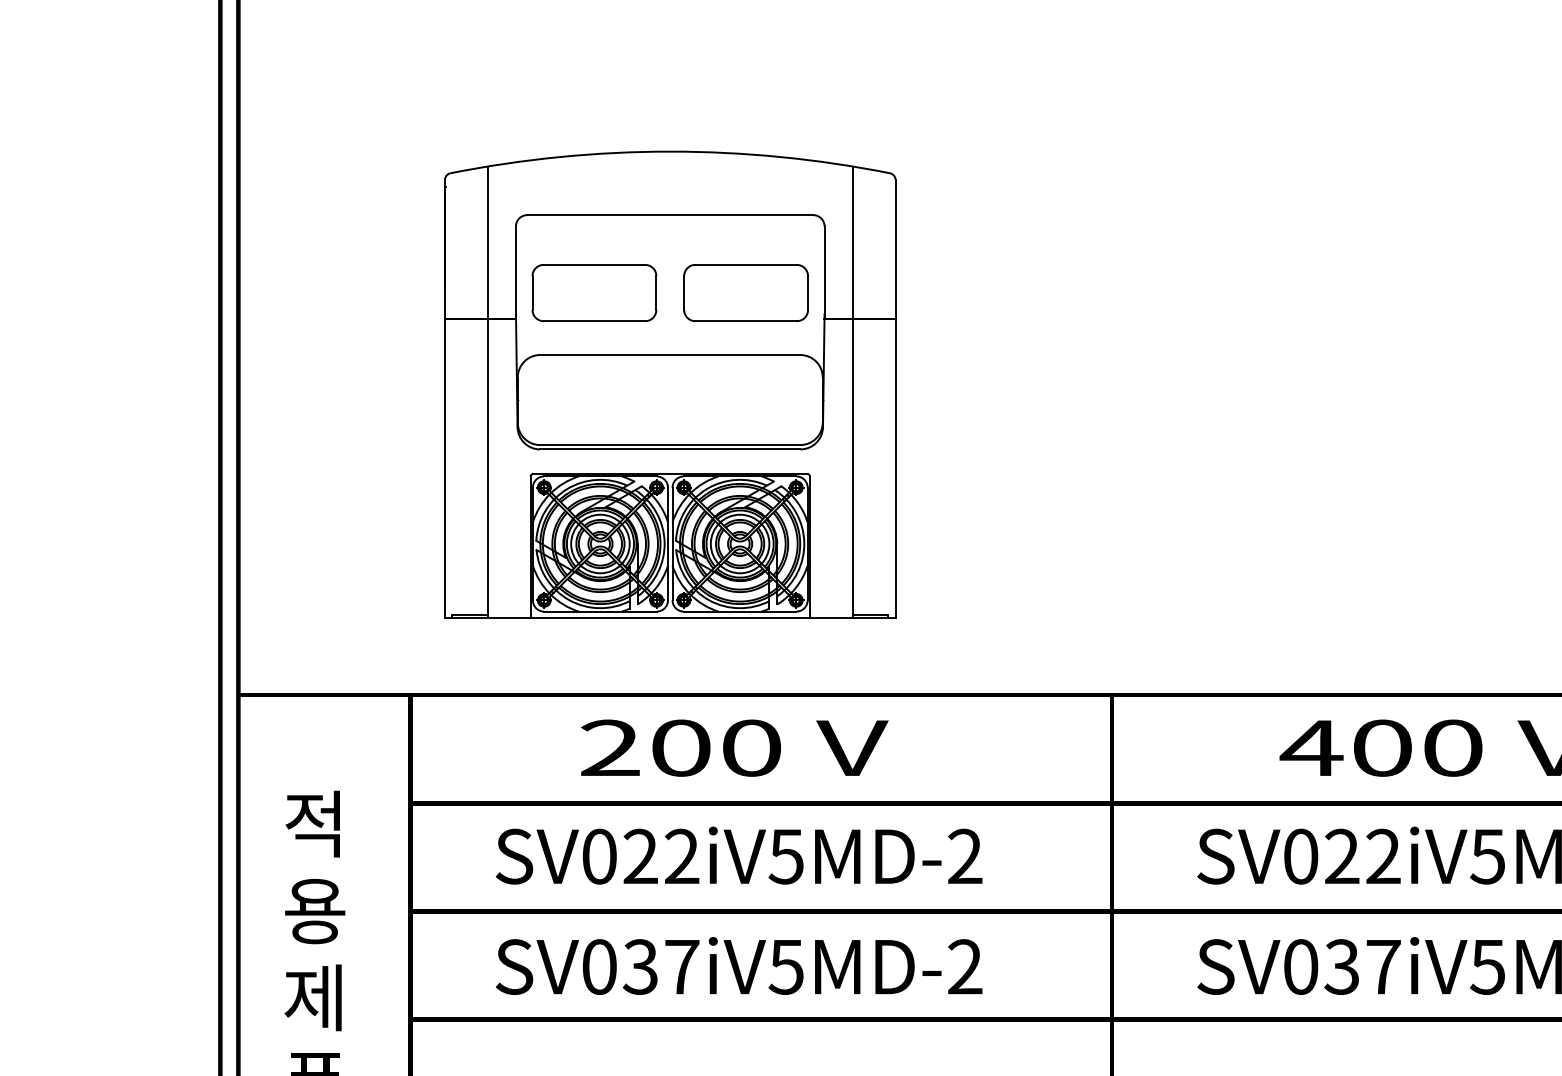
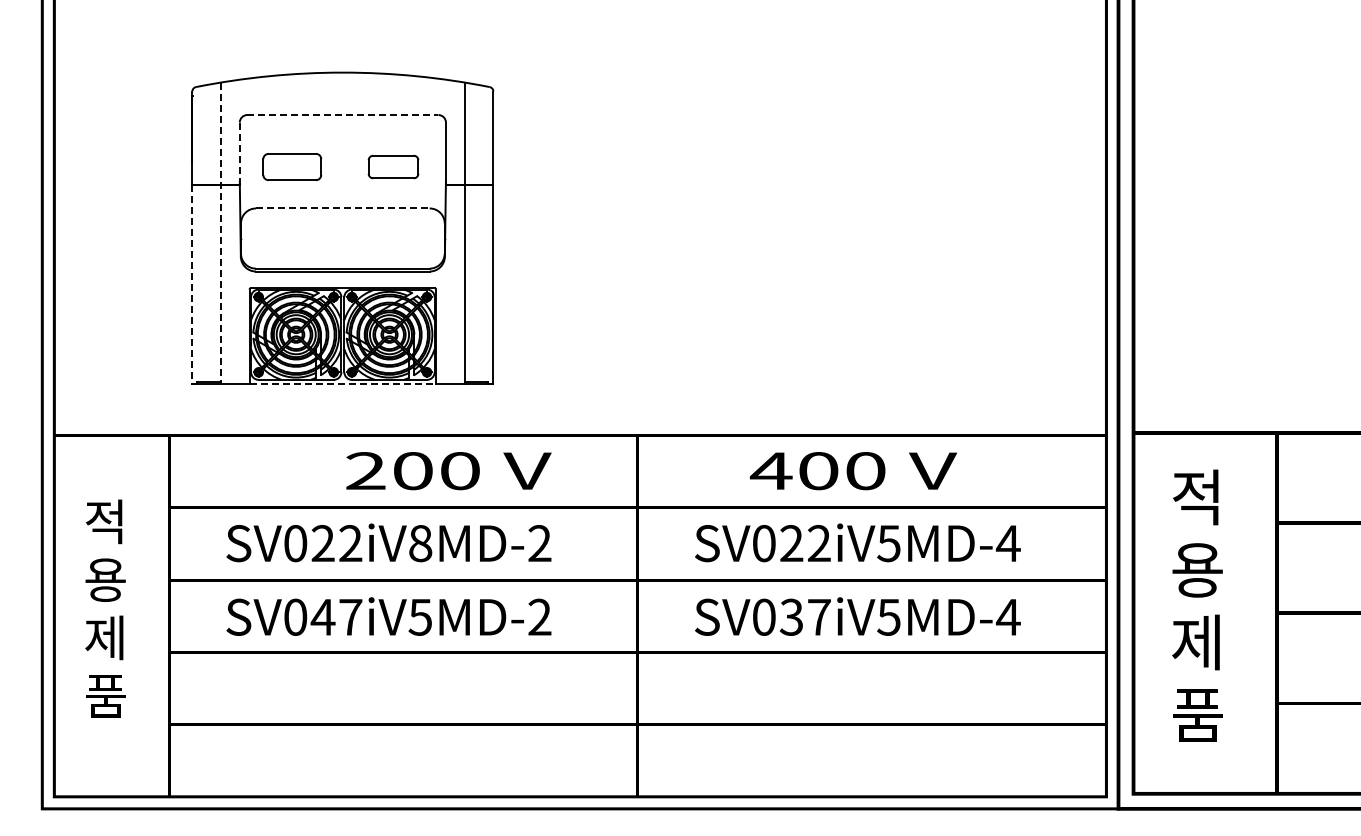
line: (669, 215) -> (342, 115), solid -> dashed
line: (515, 274) -> (239, 154), solid -> dashed
part: (594, 292) -> (292, 166), size x0.7
part: (746, 292) -> (393, 166), size x0.6
line: (669, 355) -> (342, 208), solid -> dashed
line: (487, 392) -> (220, 233), solid -> dashed
line: (445, 468) -> (192, 284), solid -> dashed
line: (671, 618) -> (343, 384), solid -> dashed
text: (734, 748) -> (448, 471), moved
text: (786, 856) -> (420, 543), SV022iV5MD-2 -> SV022iV8MD-2
text: (639, 965) -> (322, 616), SV037iV5MD-2 -> SV047iV5MD-2

